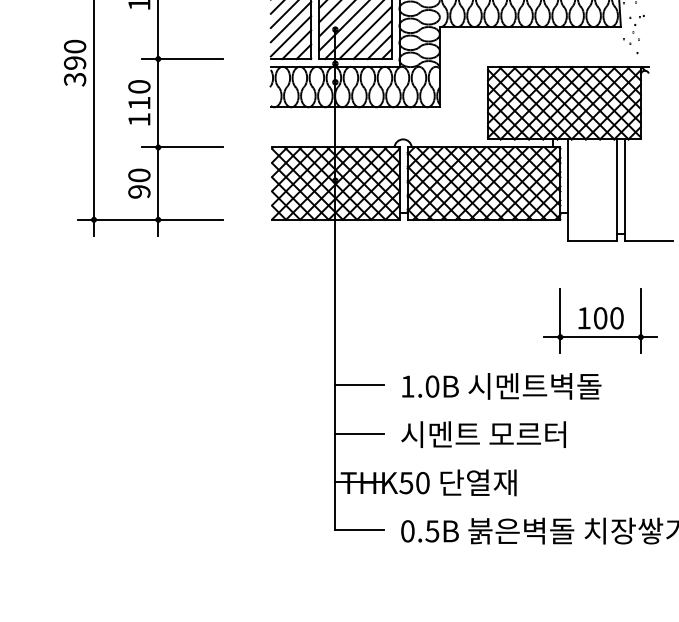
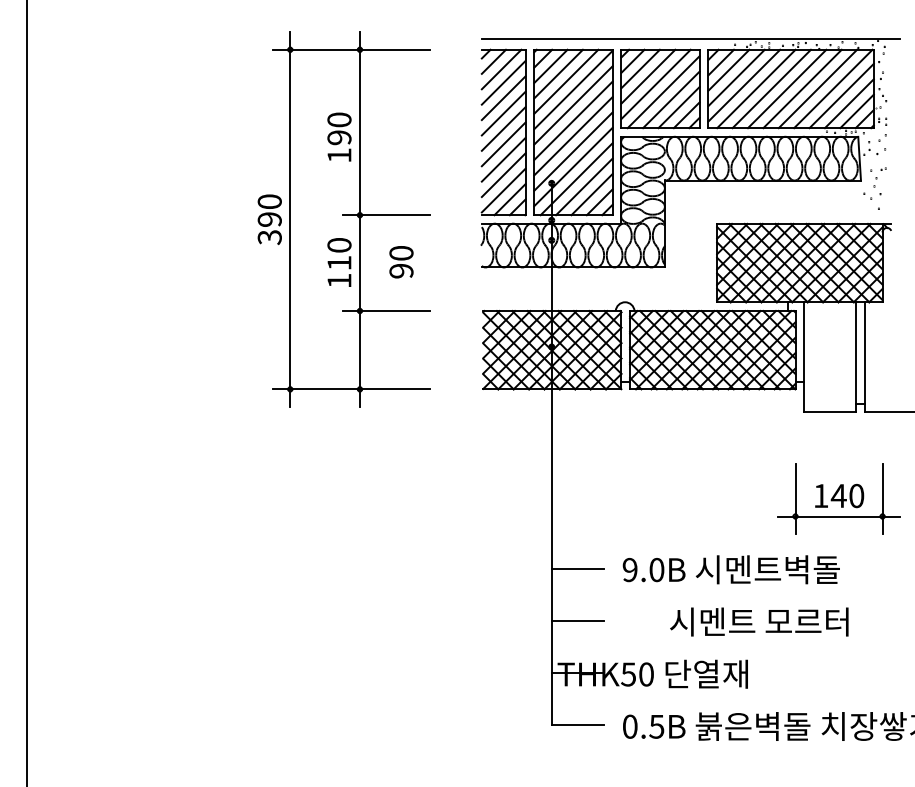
text: (139, 183) -> (401, 262), moved
text: (600, 317) -> (838, 495), 100 -> 140
text: (407, 386) -> (629, 569), 1.0B -> 9.0B
text: (483, 434) -> (759, 621), moved

